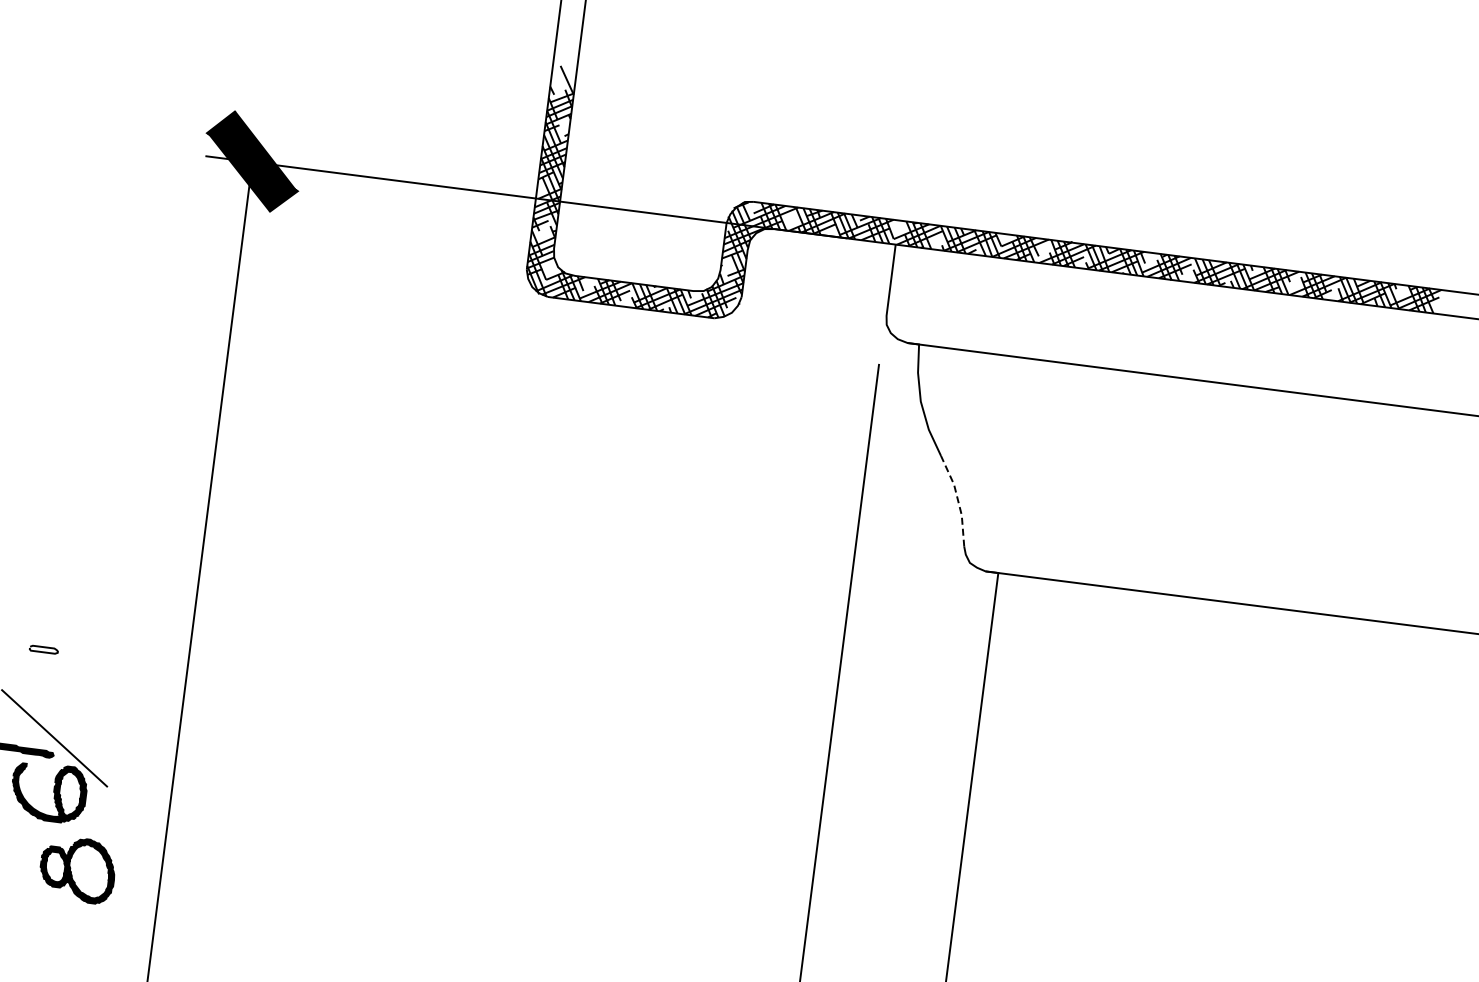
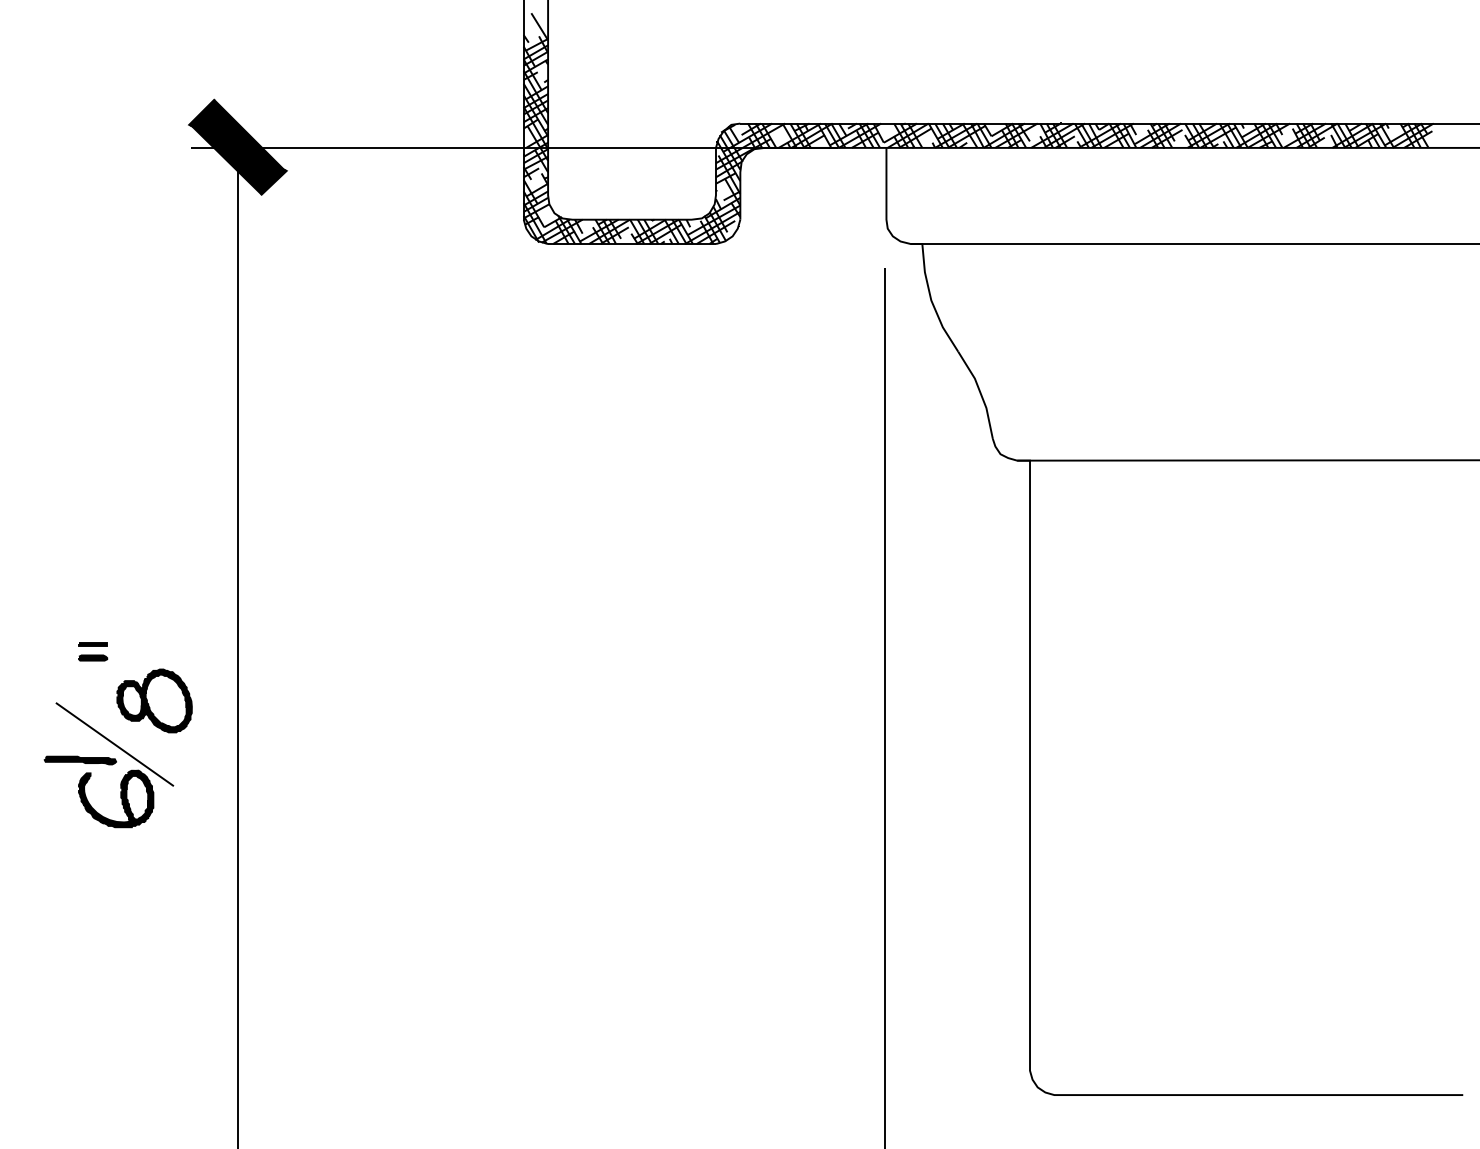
line: (957, 500) -> (980, 393), dashed -> solid
line: (45, 636) -> (92, 644), added
fill: (44, 649) -> (93, 657), added
part: (77, 869) -> (154, 700), moved

